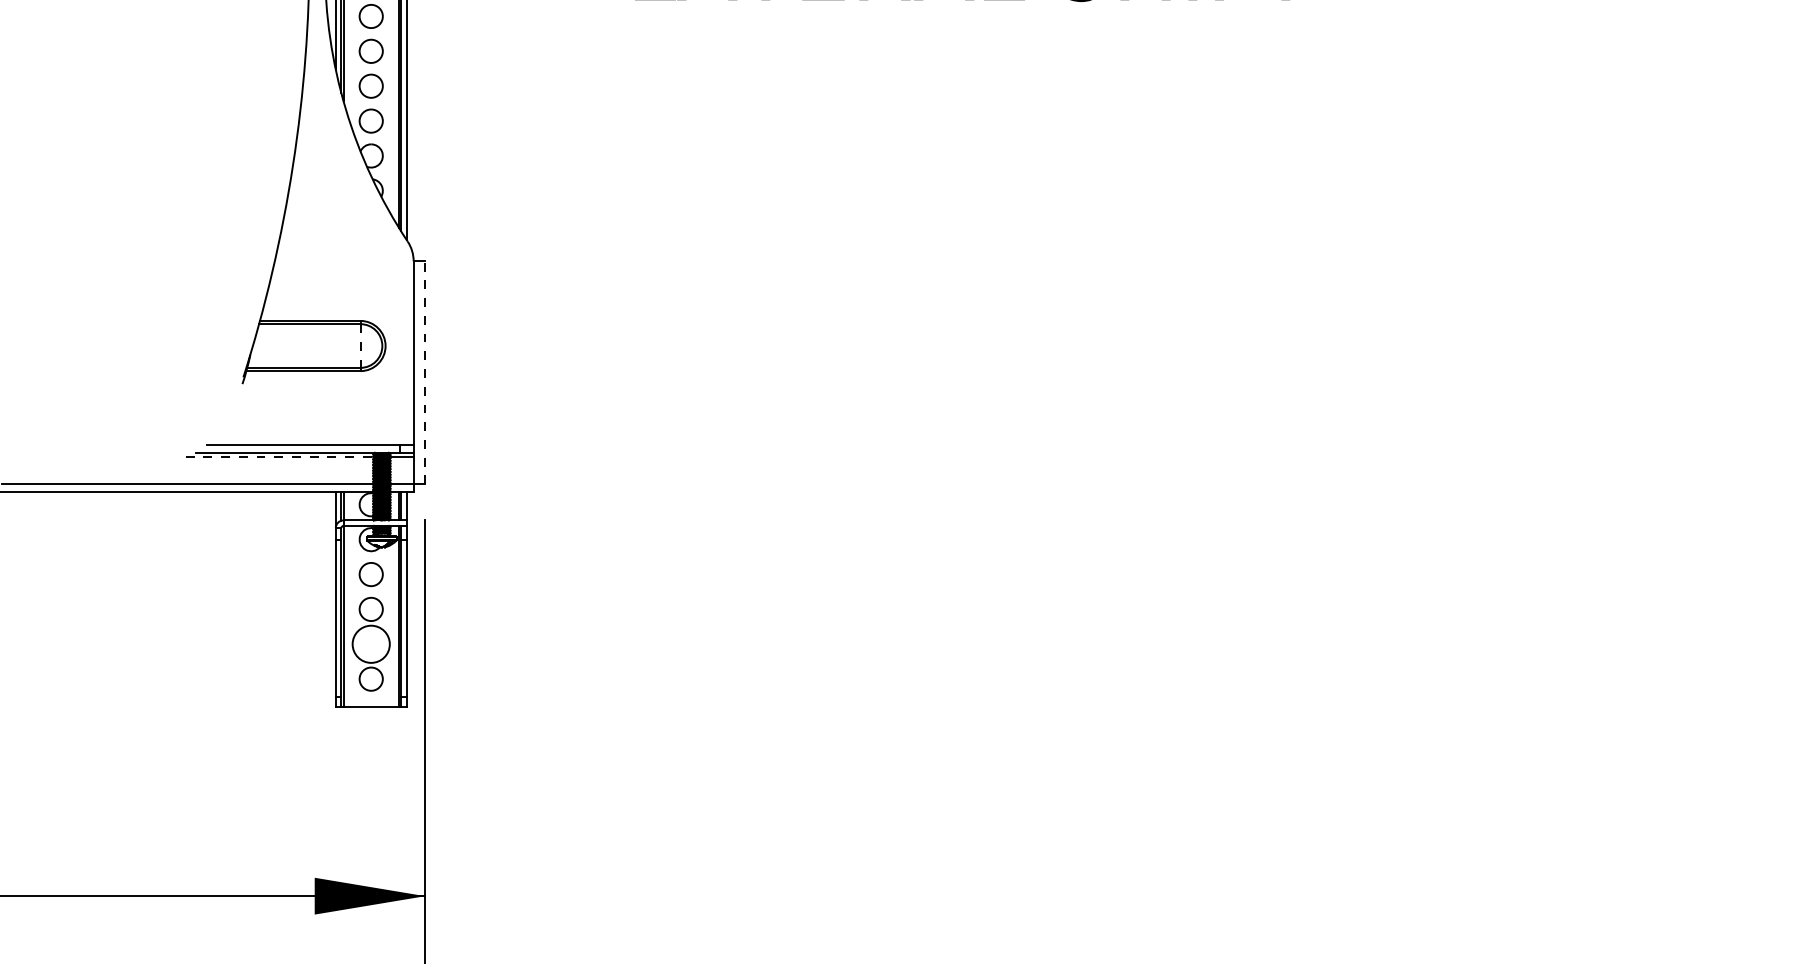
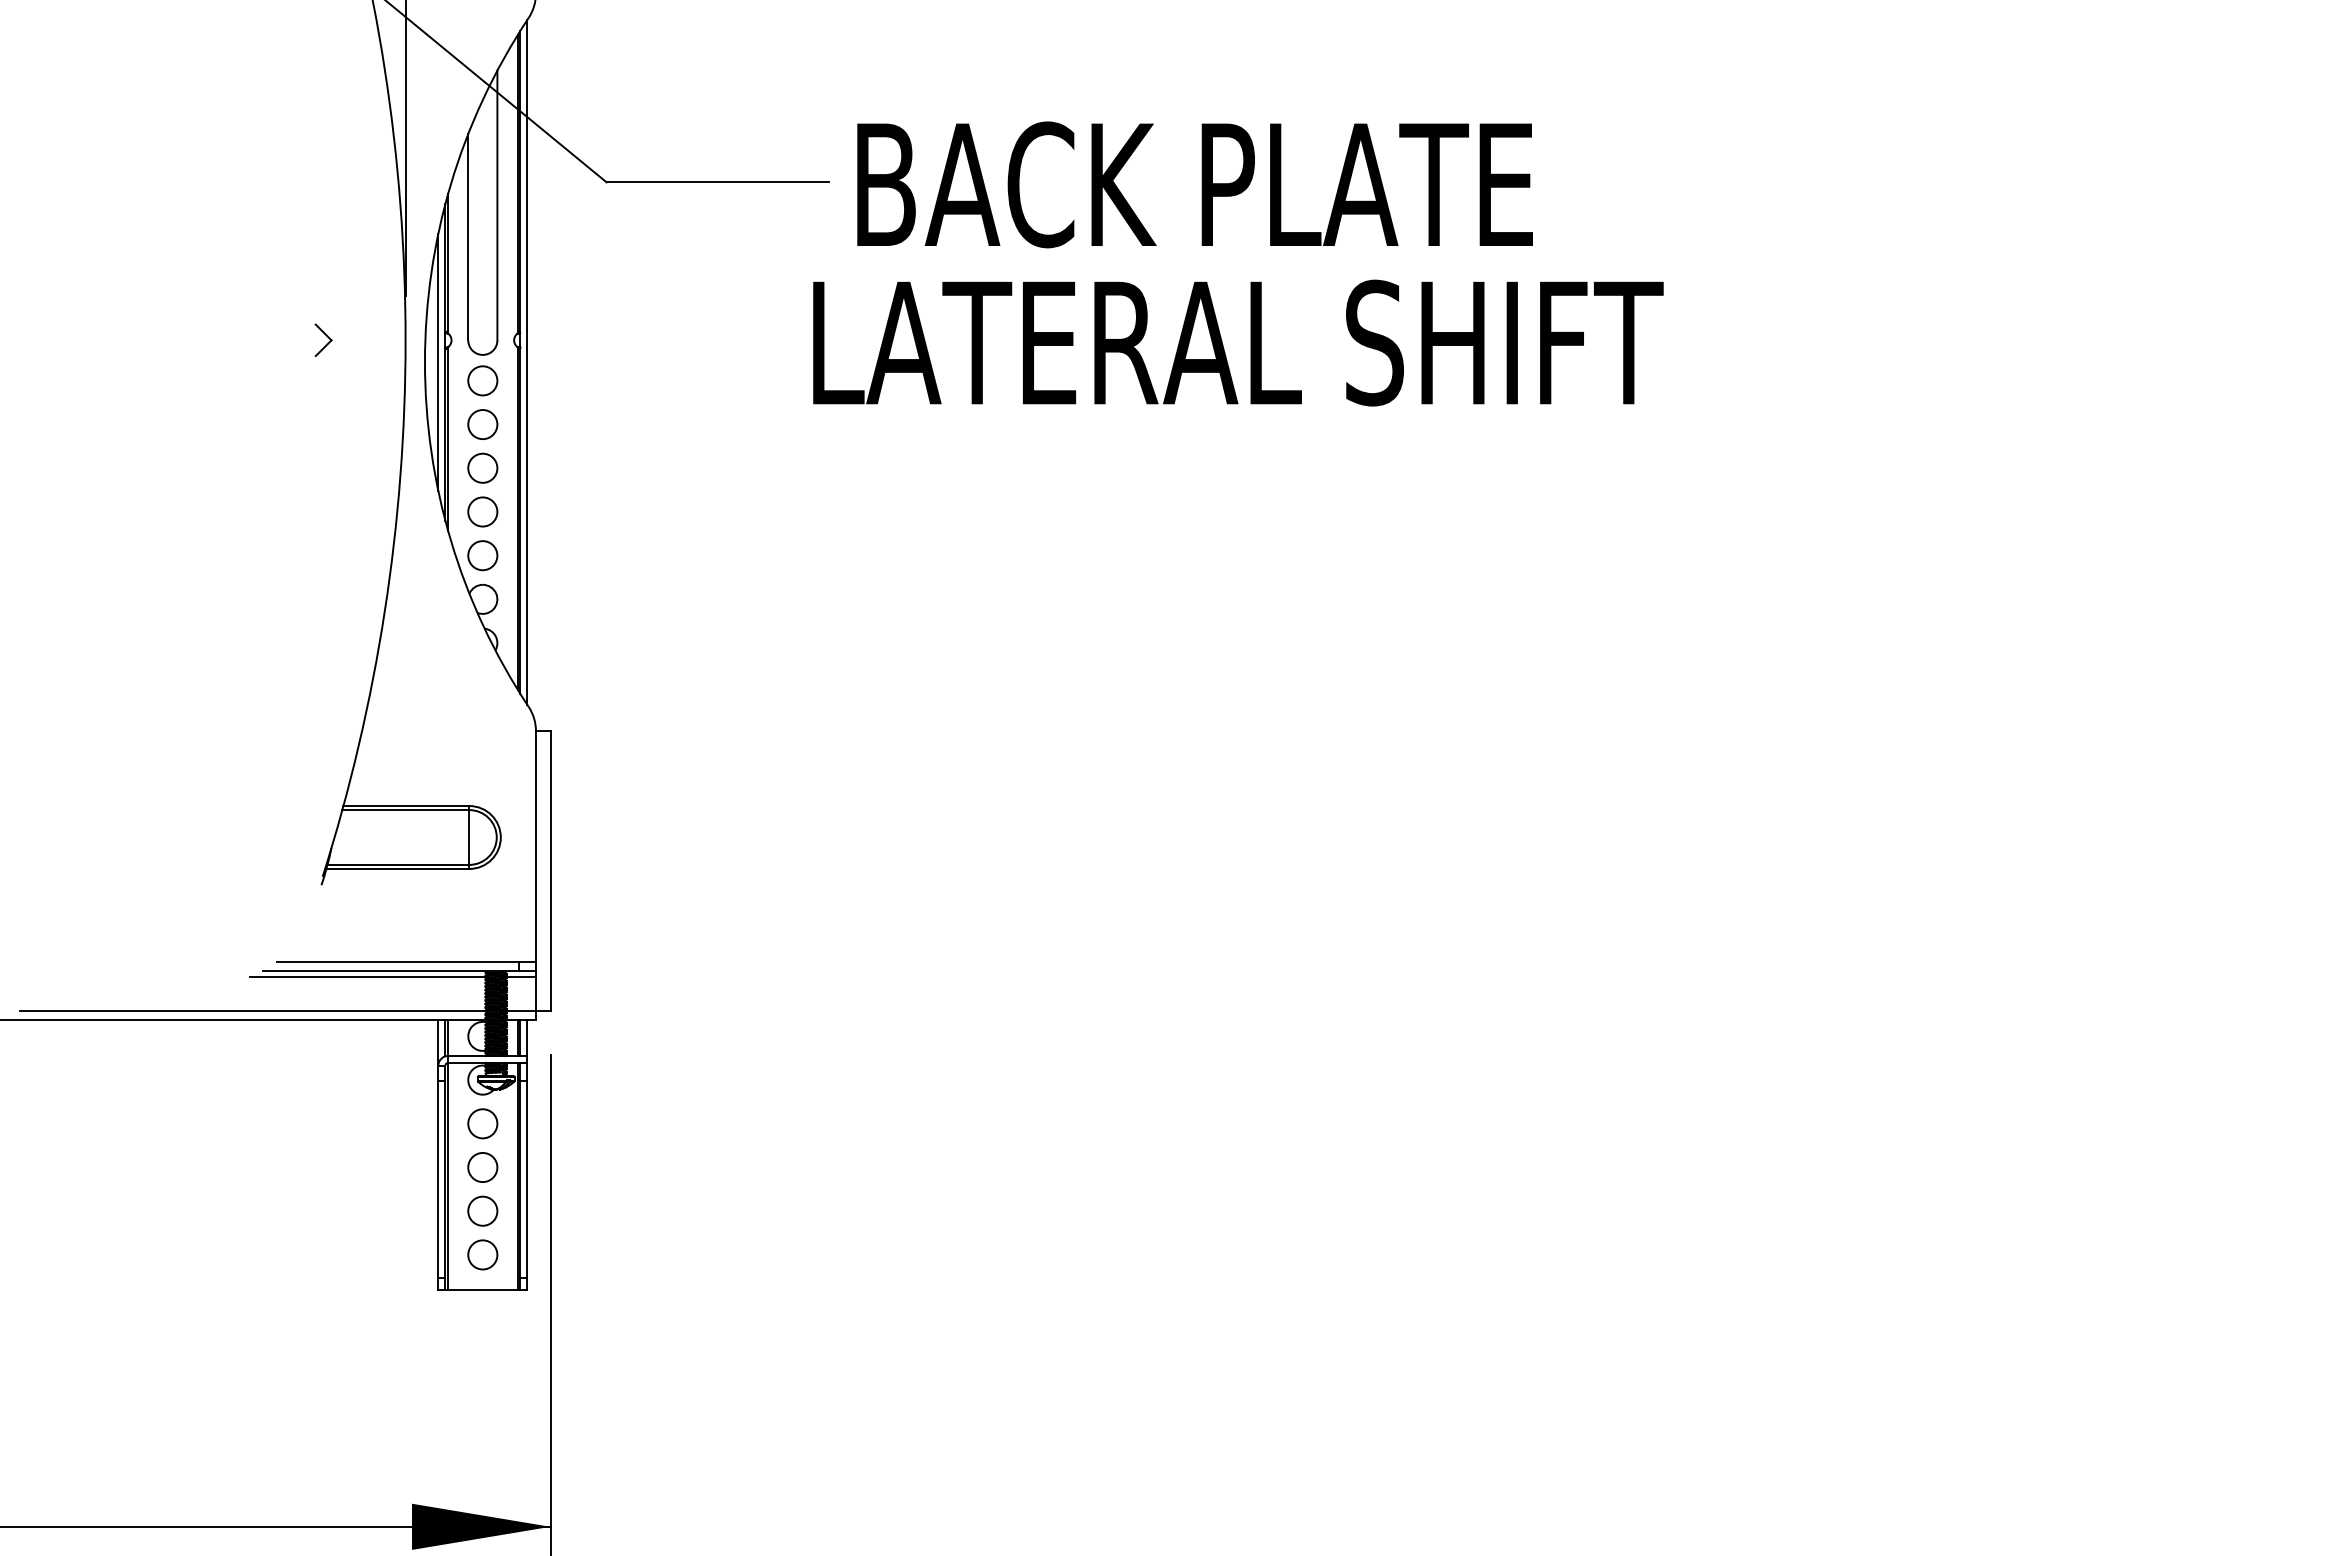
line: (360, 346) -> (469, 838), dashed -> solid
line: (425, 372) -> (550, 870), dashed -> solid
line: (279, 456) -> (368, 976), dashed -> solid
circle: (370, 643) -> (482, 1210), size x0.62

